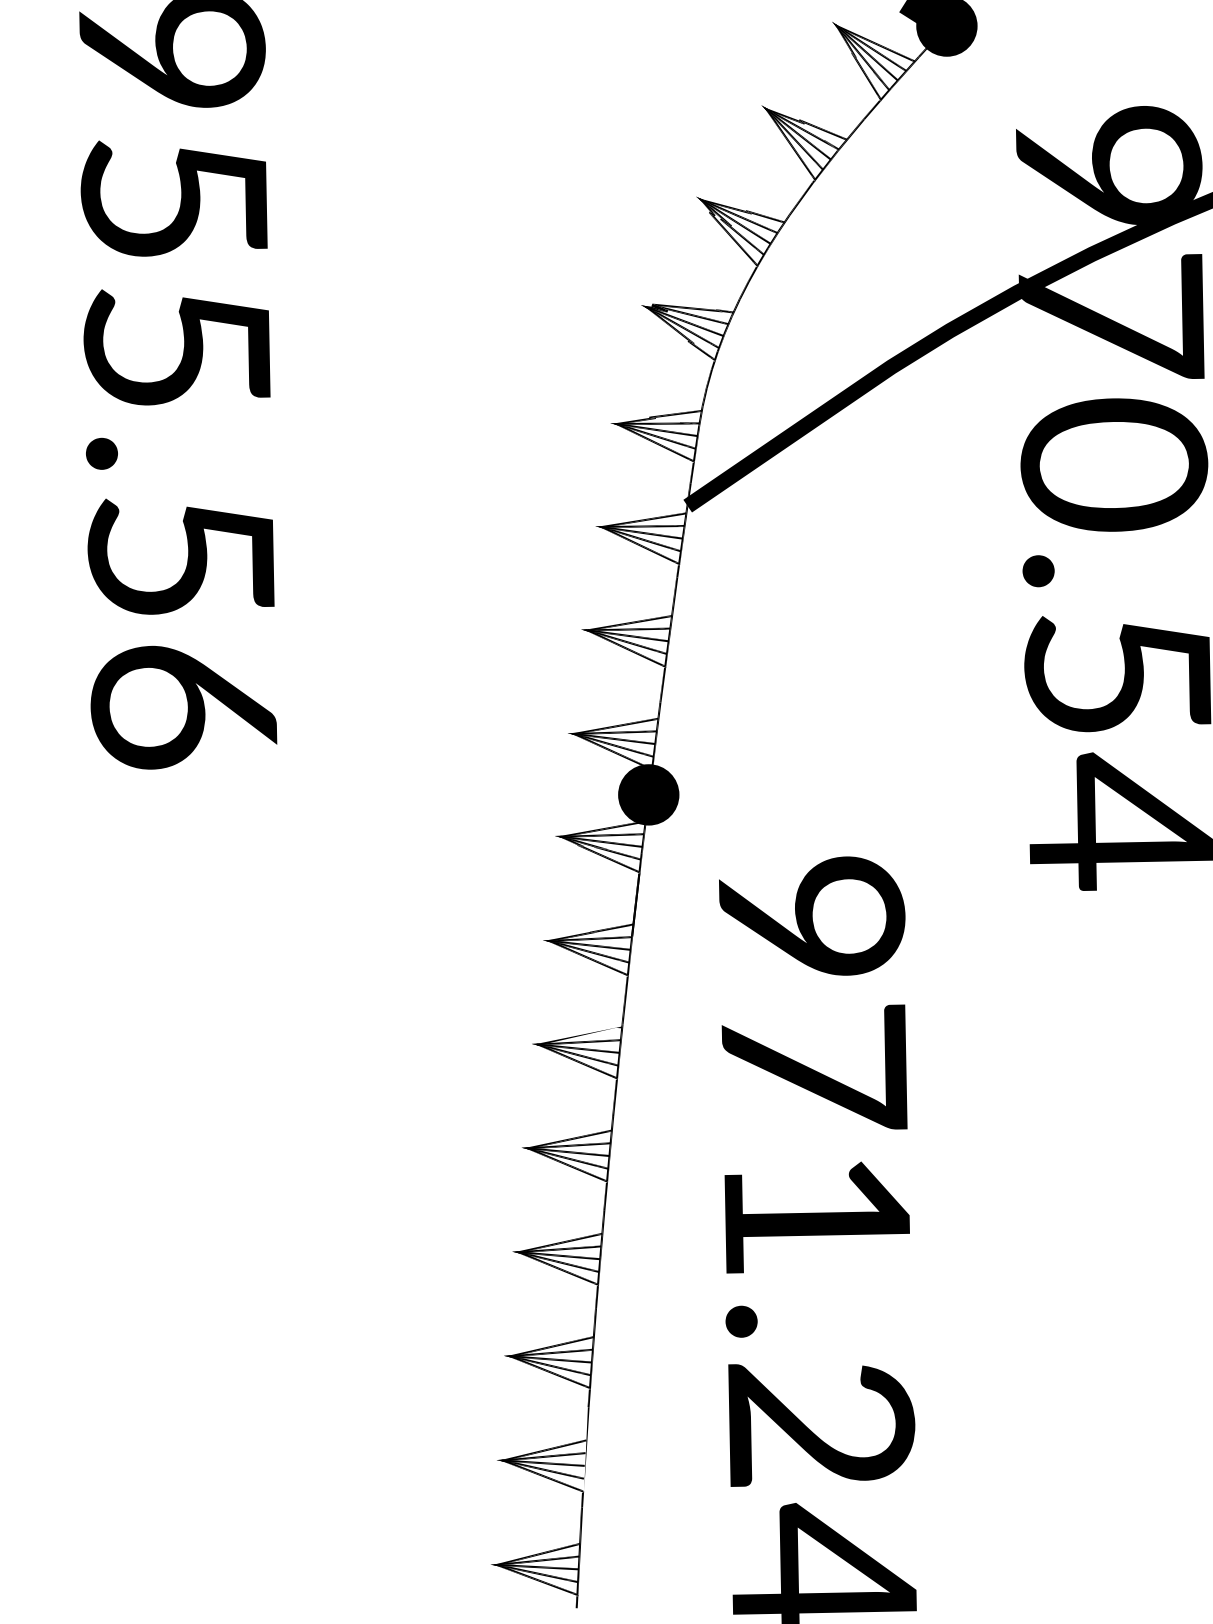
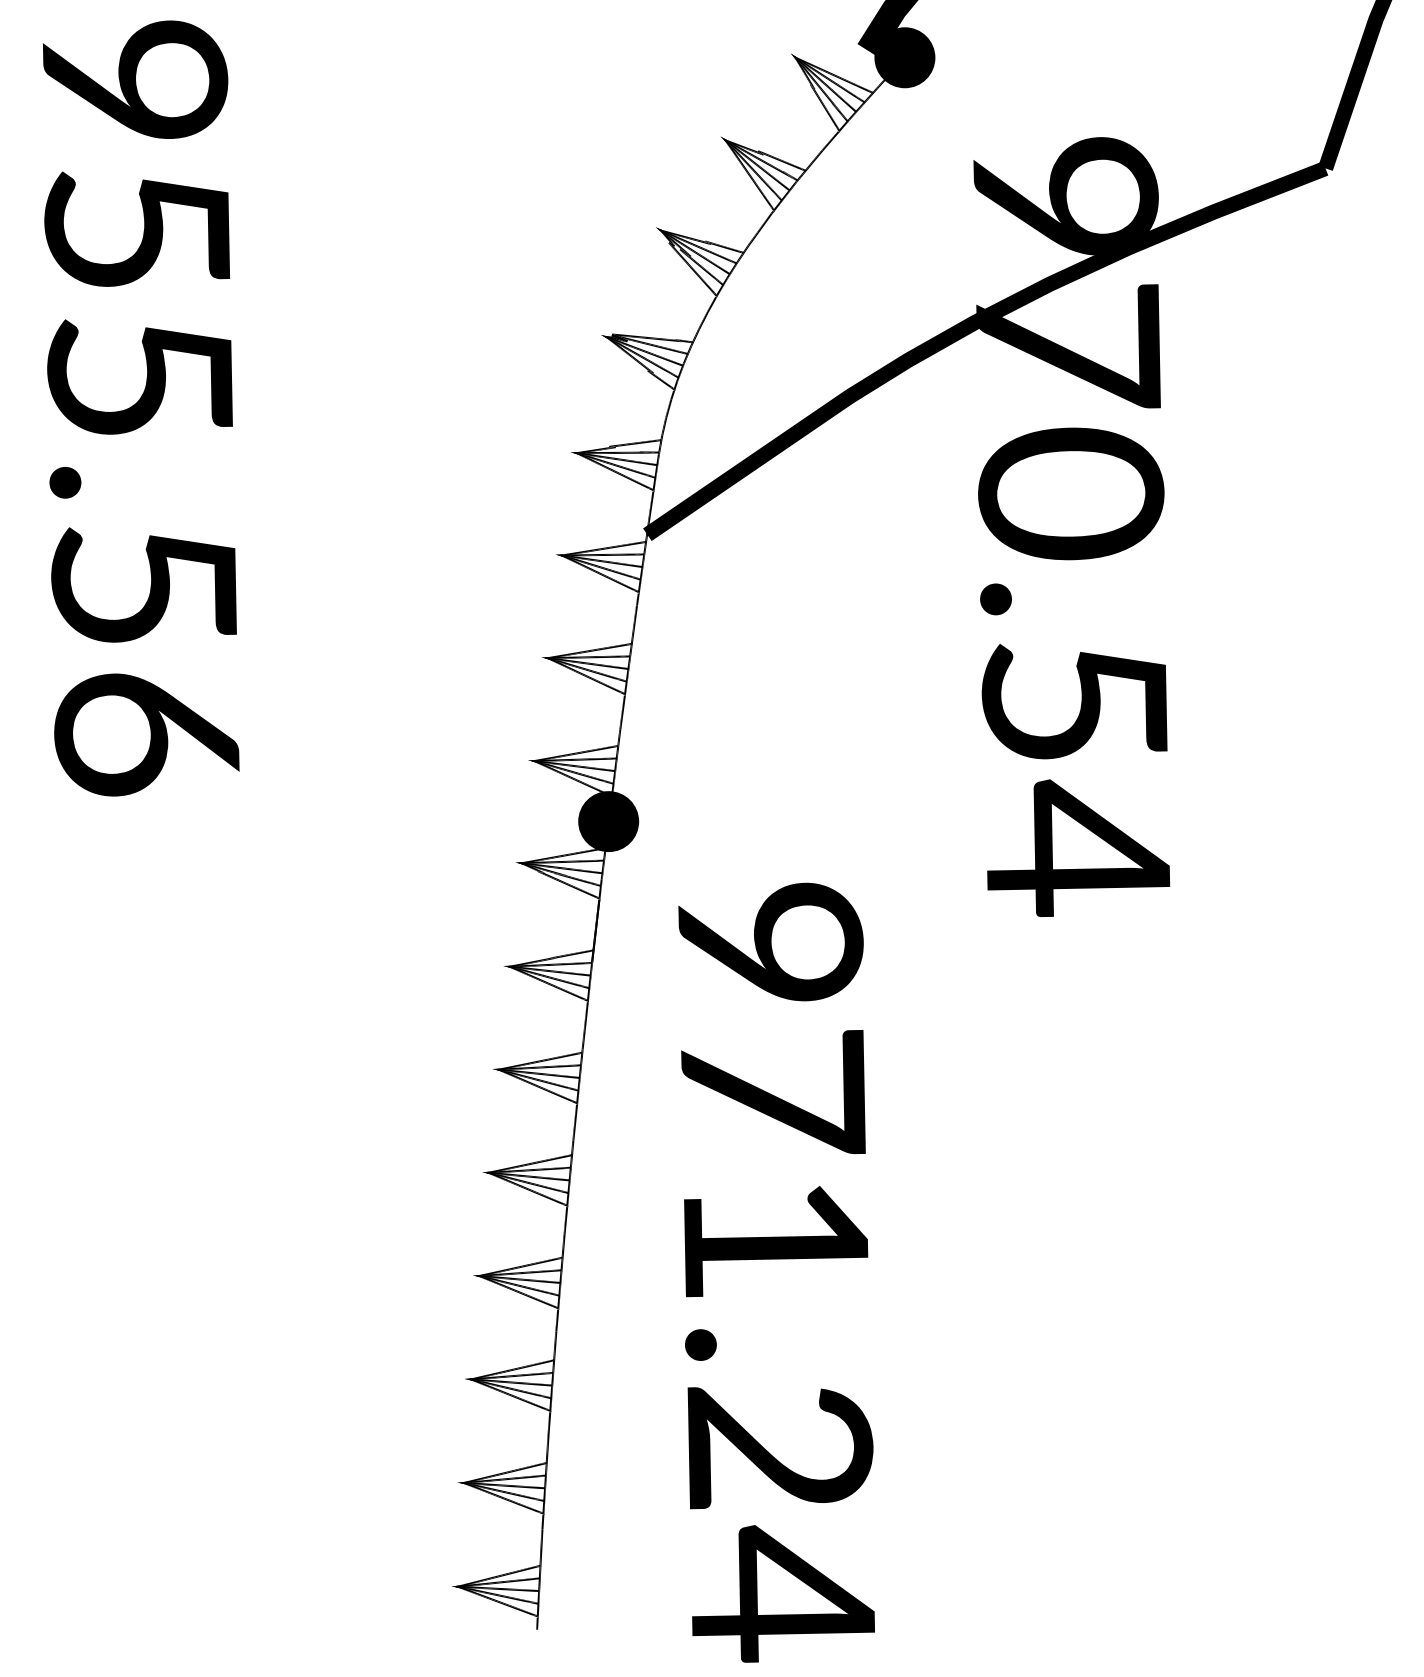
fill: (580, 1036) -> (540, 1061), added
fill: (585, 1448) -> (545, 1471), added

